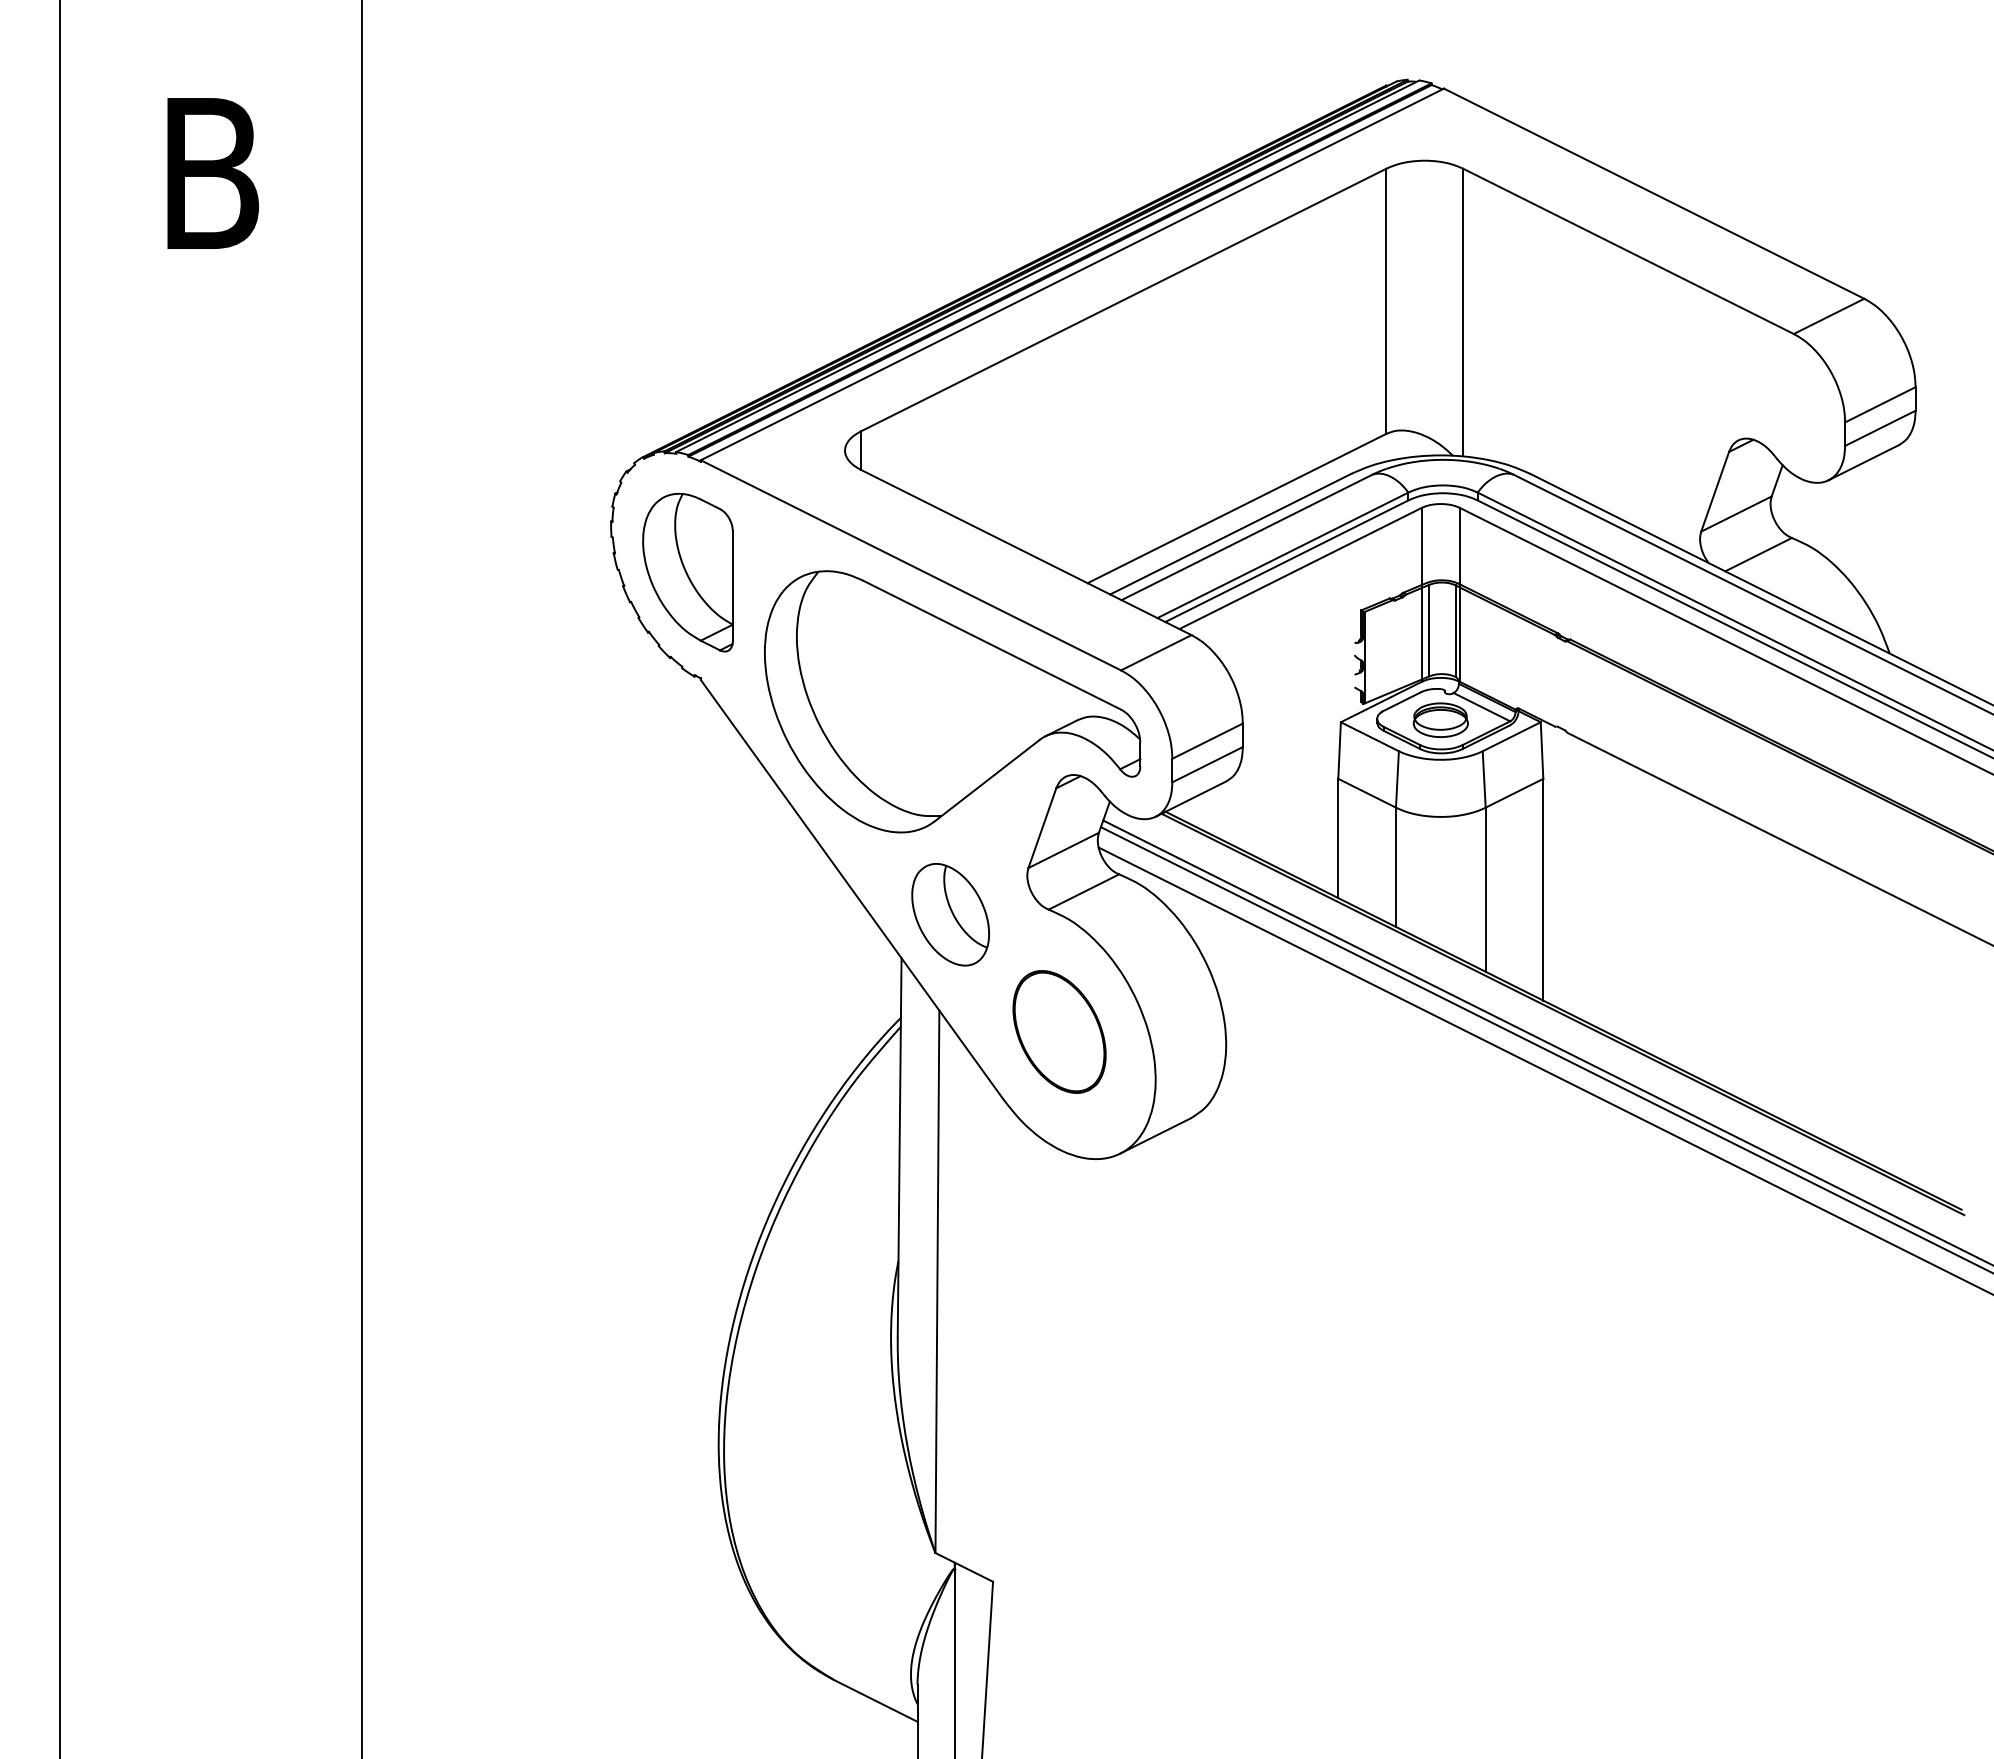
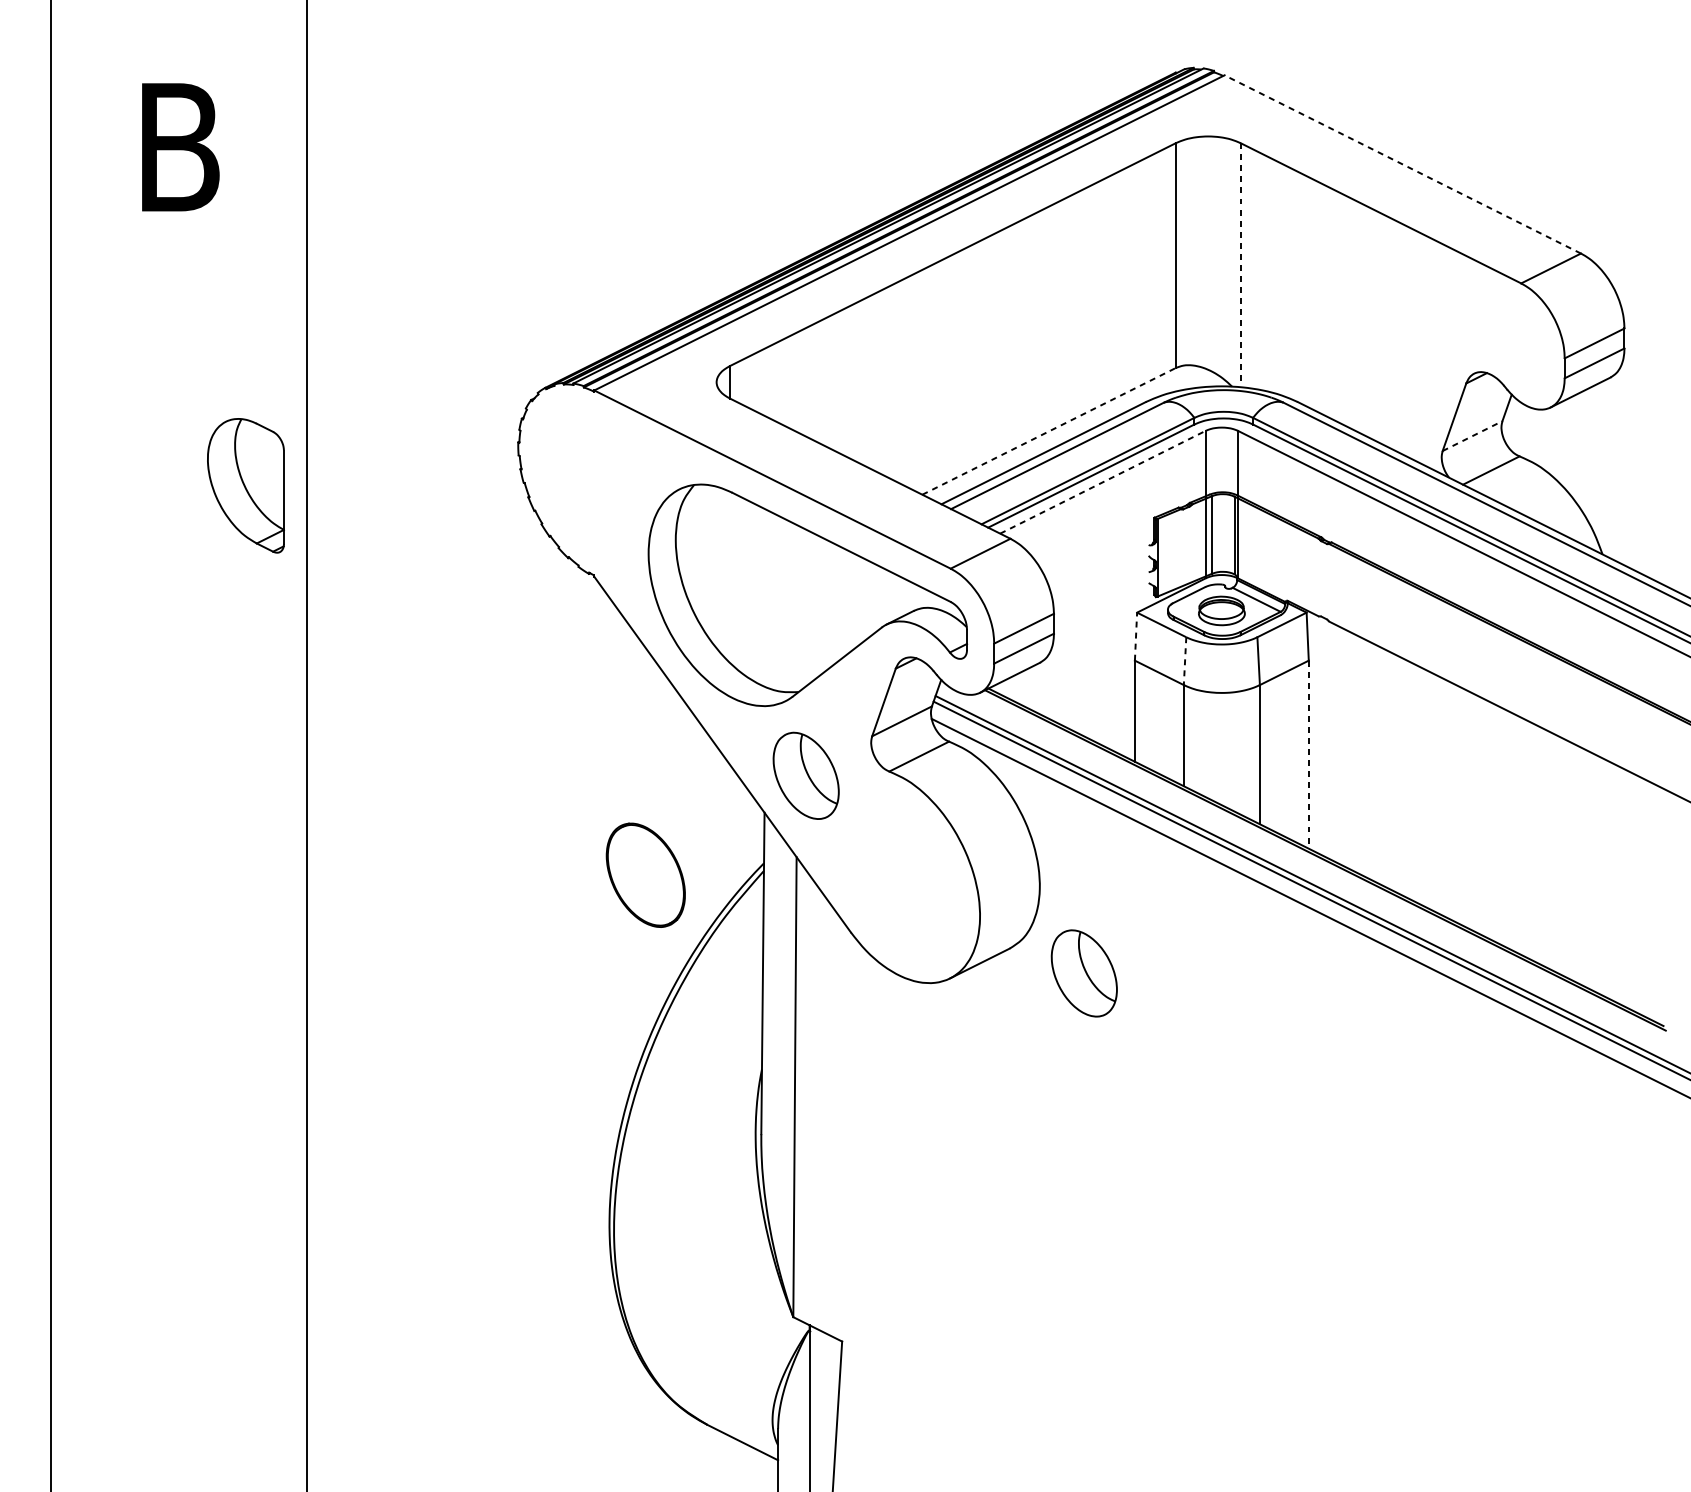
line: (1654, 193) -> (1403, 164), solid -> dashed
line: (1463, 312) -> (1241, 265), solid -> dashed
line: (1237, 508) -> (1049, 431), solid -> dashed
line: (1736, 513) -> (1472, 435), solid -> dashed
line: (1300, 568) -> (1102, 482), solid -> dashed
part: (687, 572) -> (245, 485), moved
line: (1339, 750) -> (1135, 636), solid -> dashed
line: (1397, 779) -> (1185, 661), solid -> dashed
line: (1543, 889) -> (1308, 754), solid -> dashed
part: (1059, 1031) -> (645, 874), moved
part: (1278, 1147) -> (1084, 973), added

